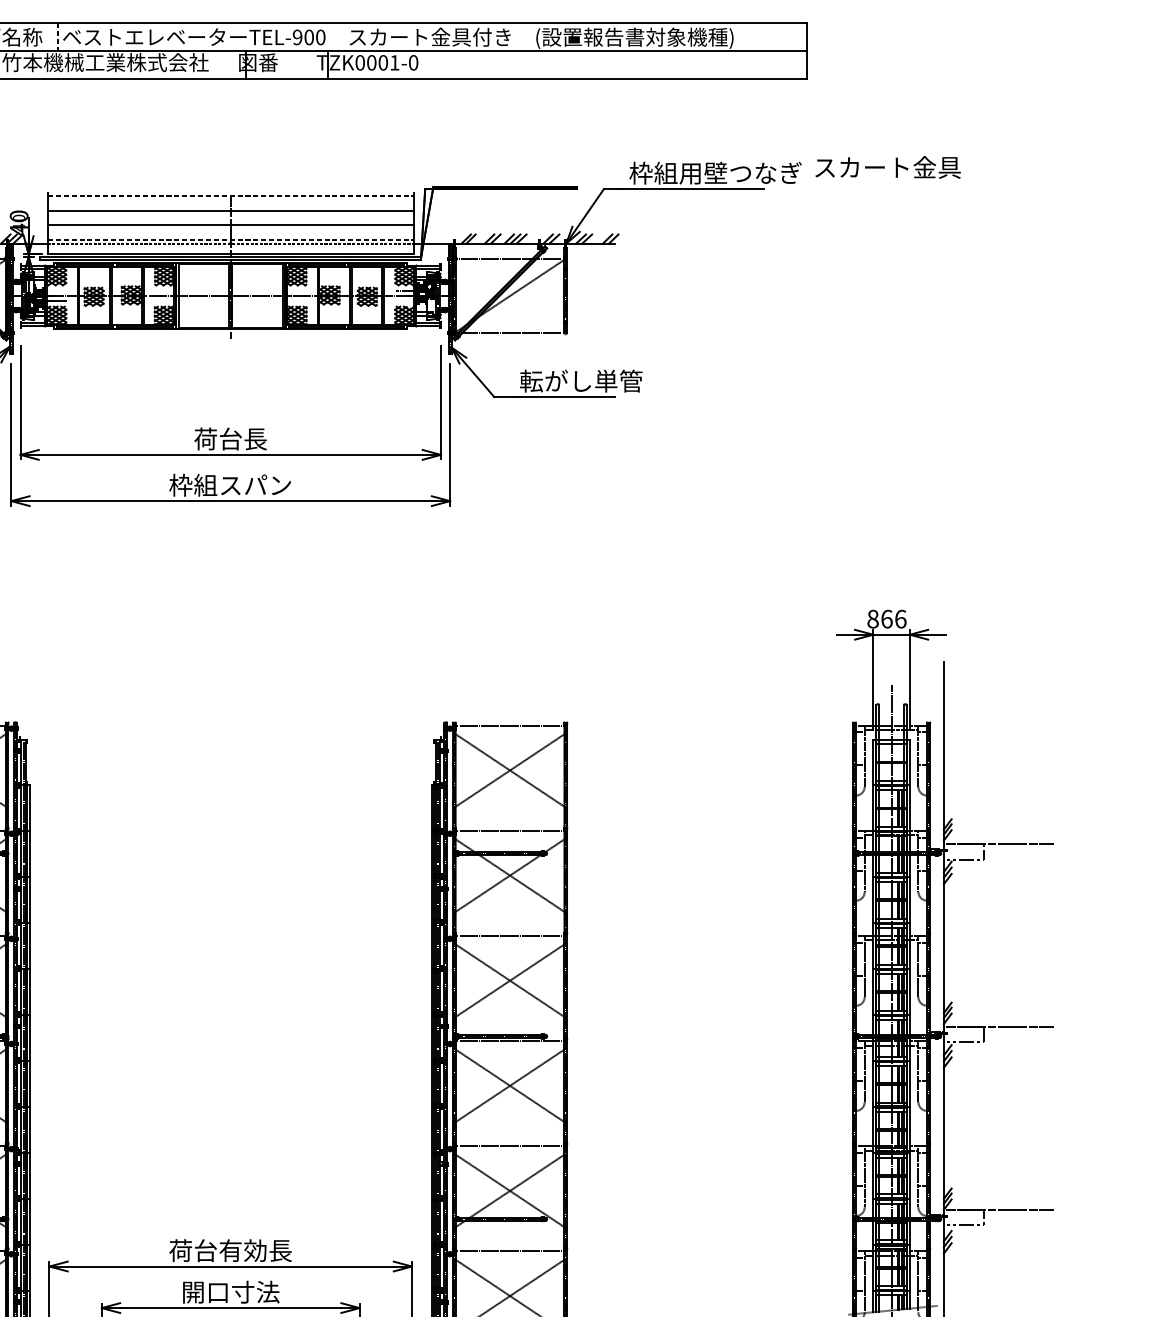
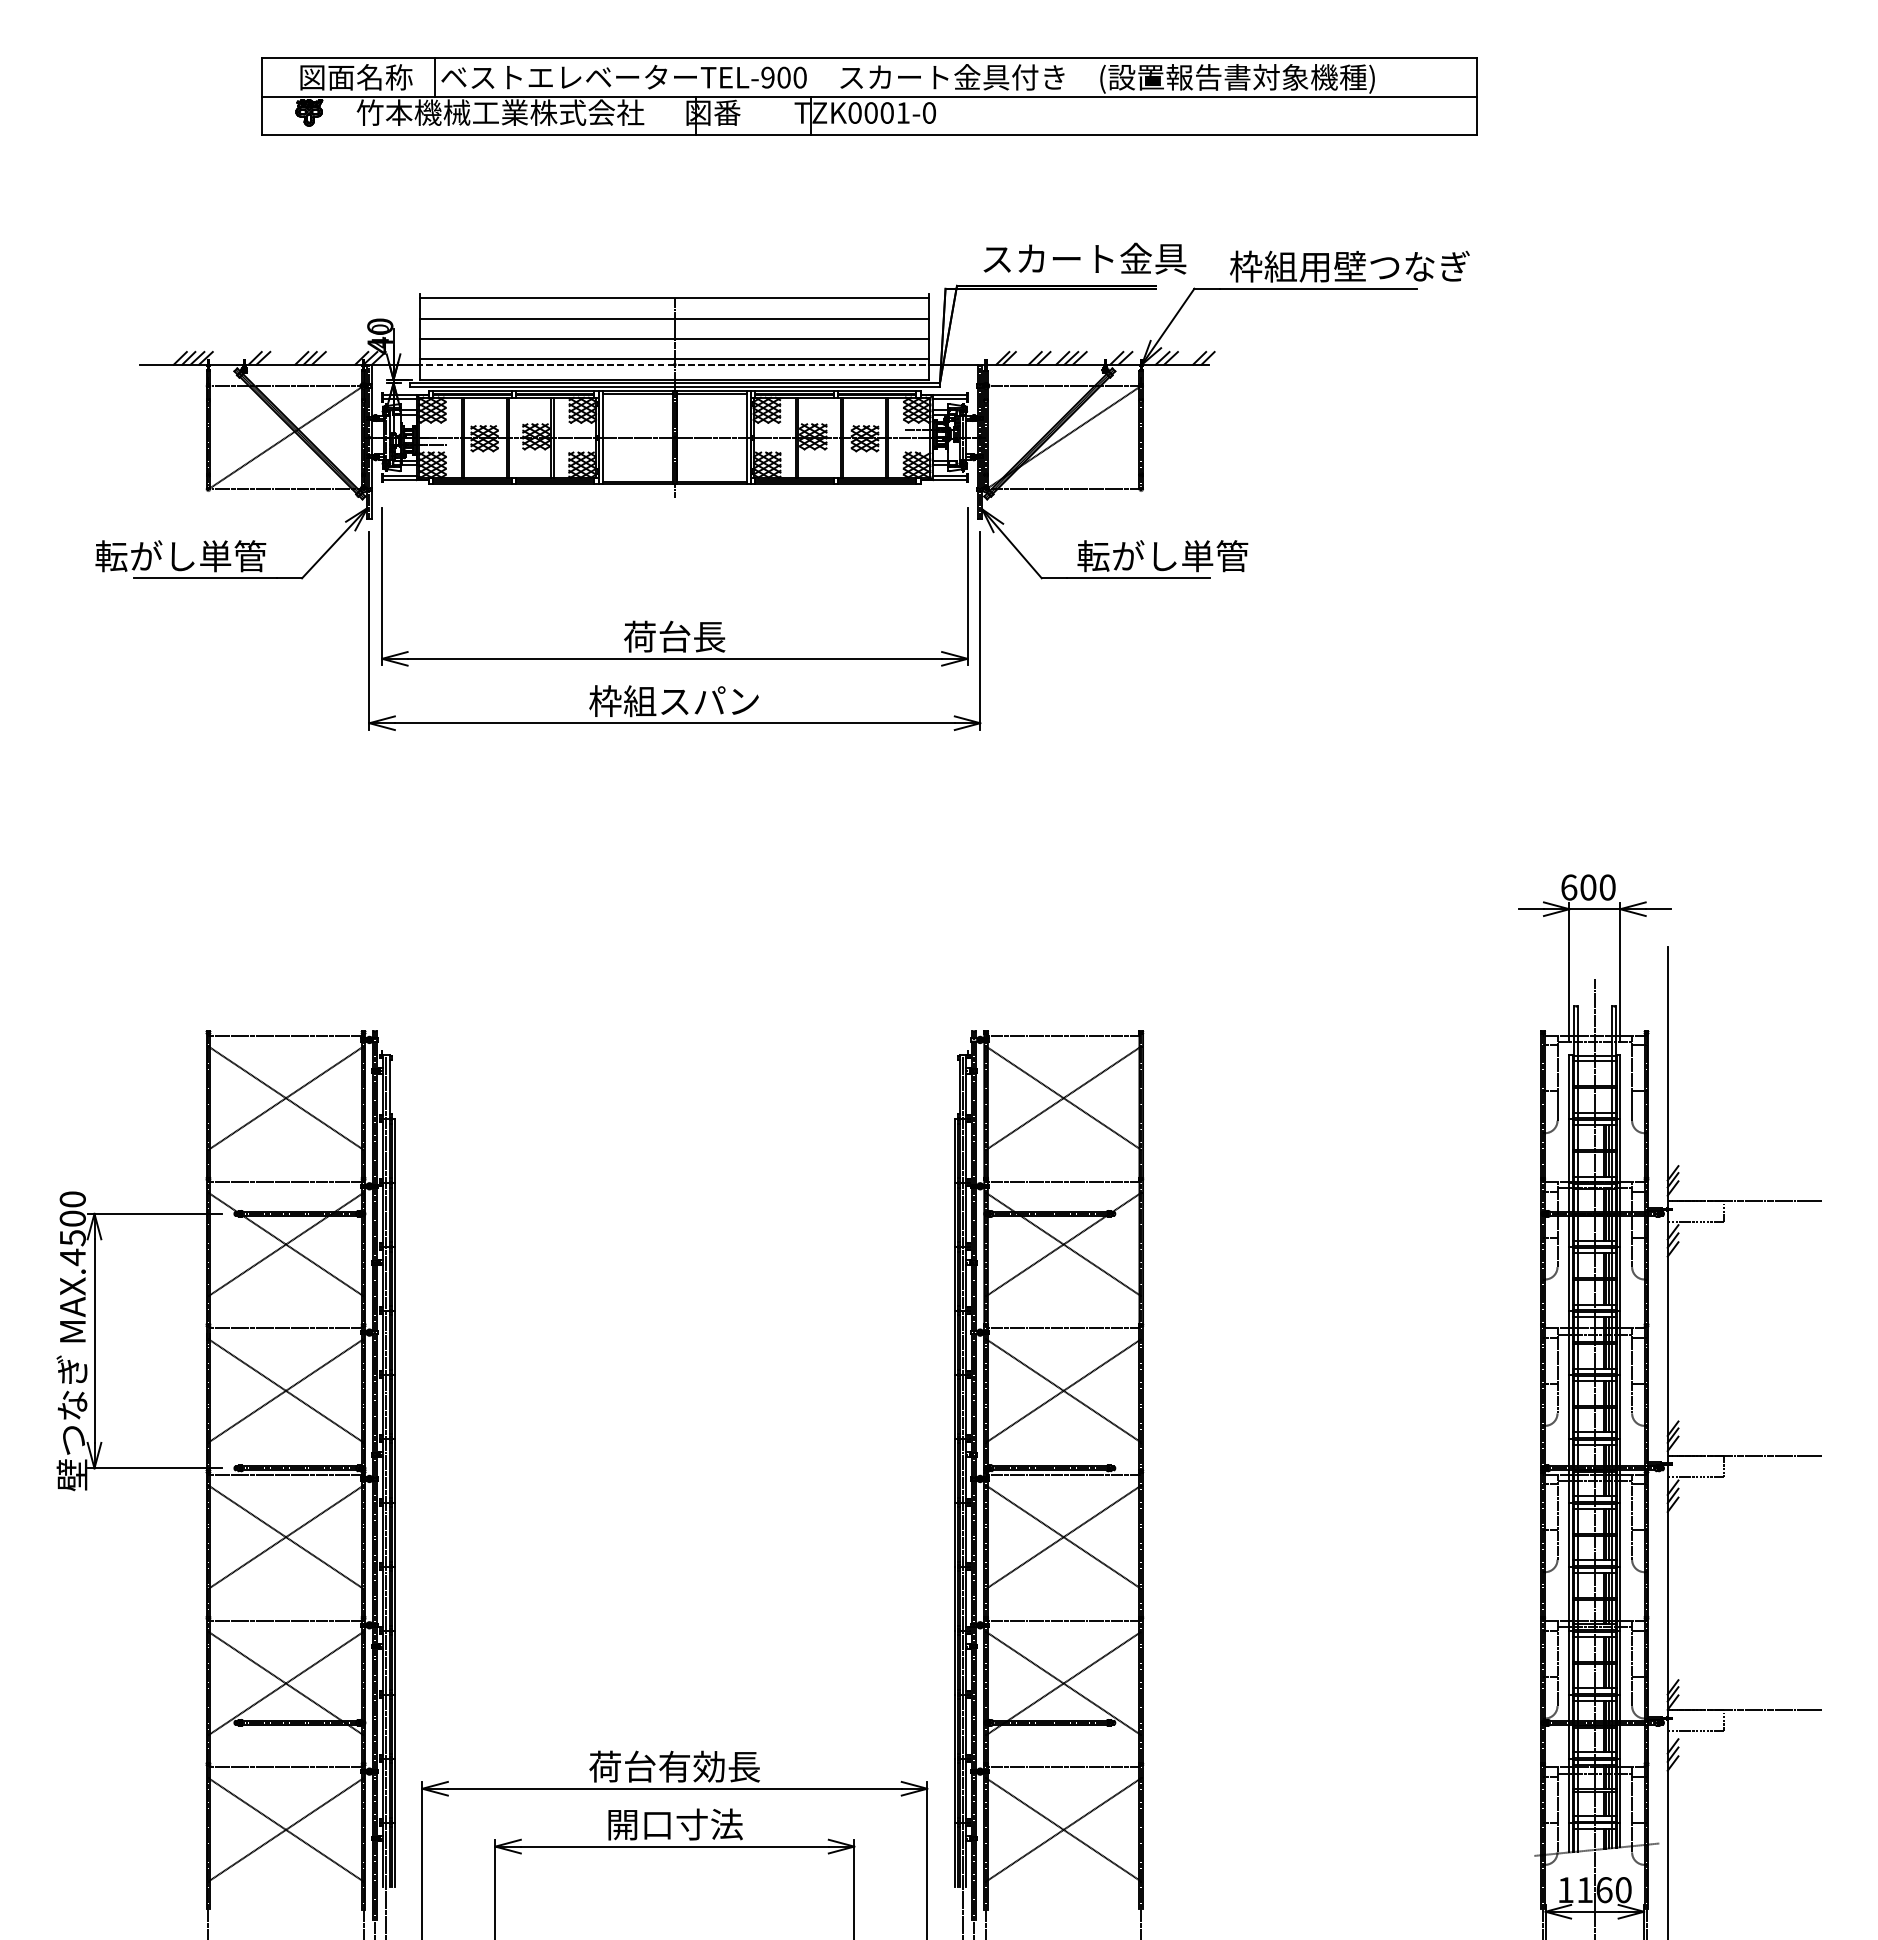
line: (58, 37) -> (435, 77), dashed -> solid
text: (887, 167) -> (1084, 258), moved
line: (231, 196) -> (675, 298), dashed -> solid
line: (231, 239) -> (675, 359), dashed -> solid
text: (887, 619) -> (1588, 887), 866 -> 600

